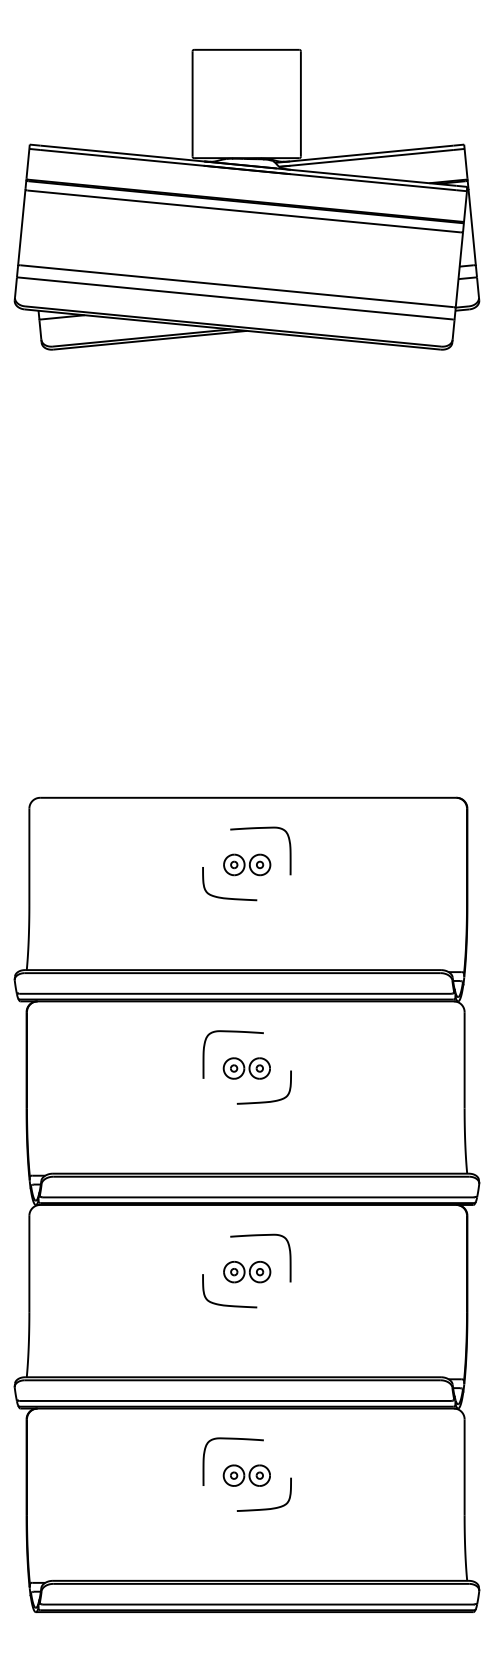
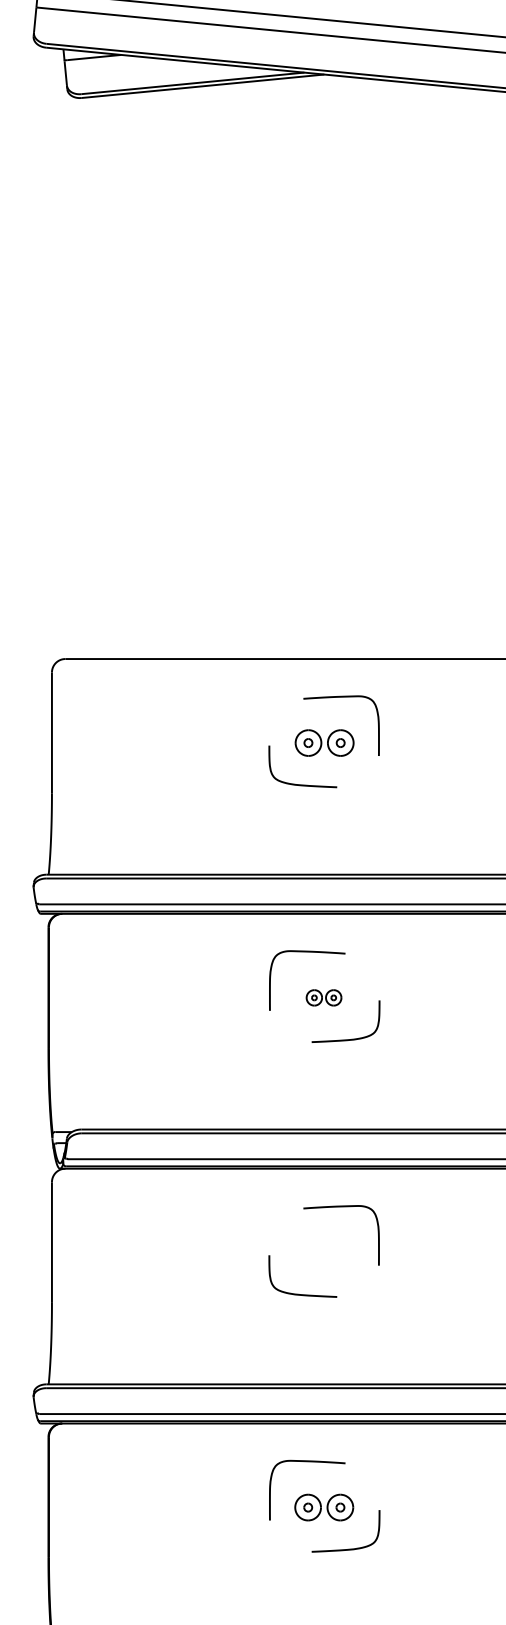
part: (246, 1068) -> (323, 997), size x0.6
part: (247, 1272) -> (325, 1253), removed

